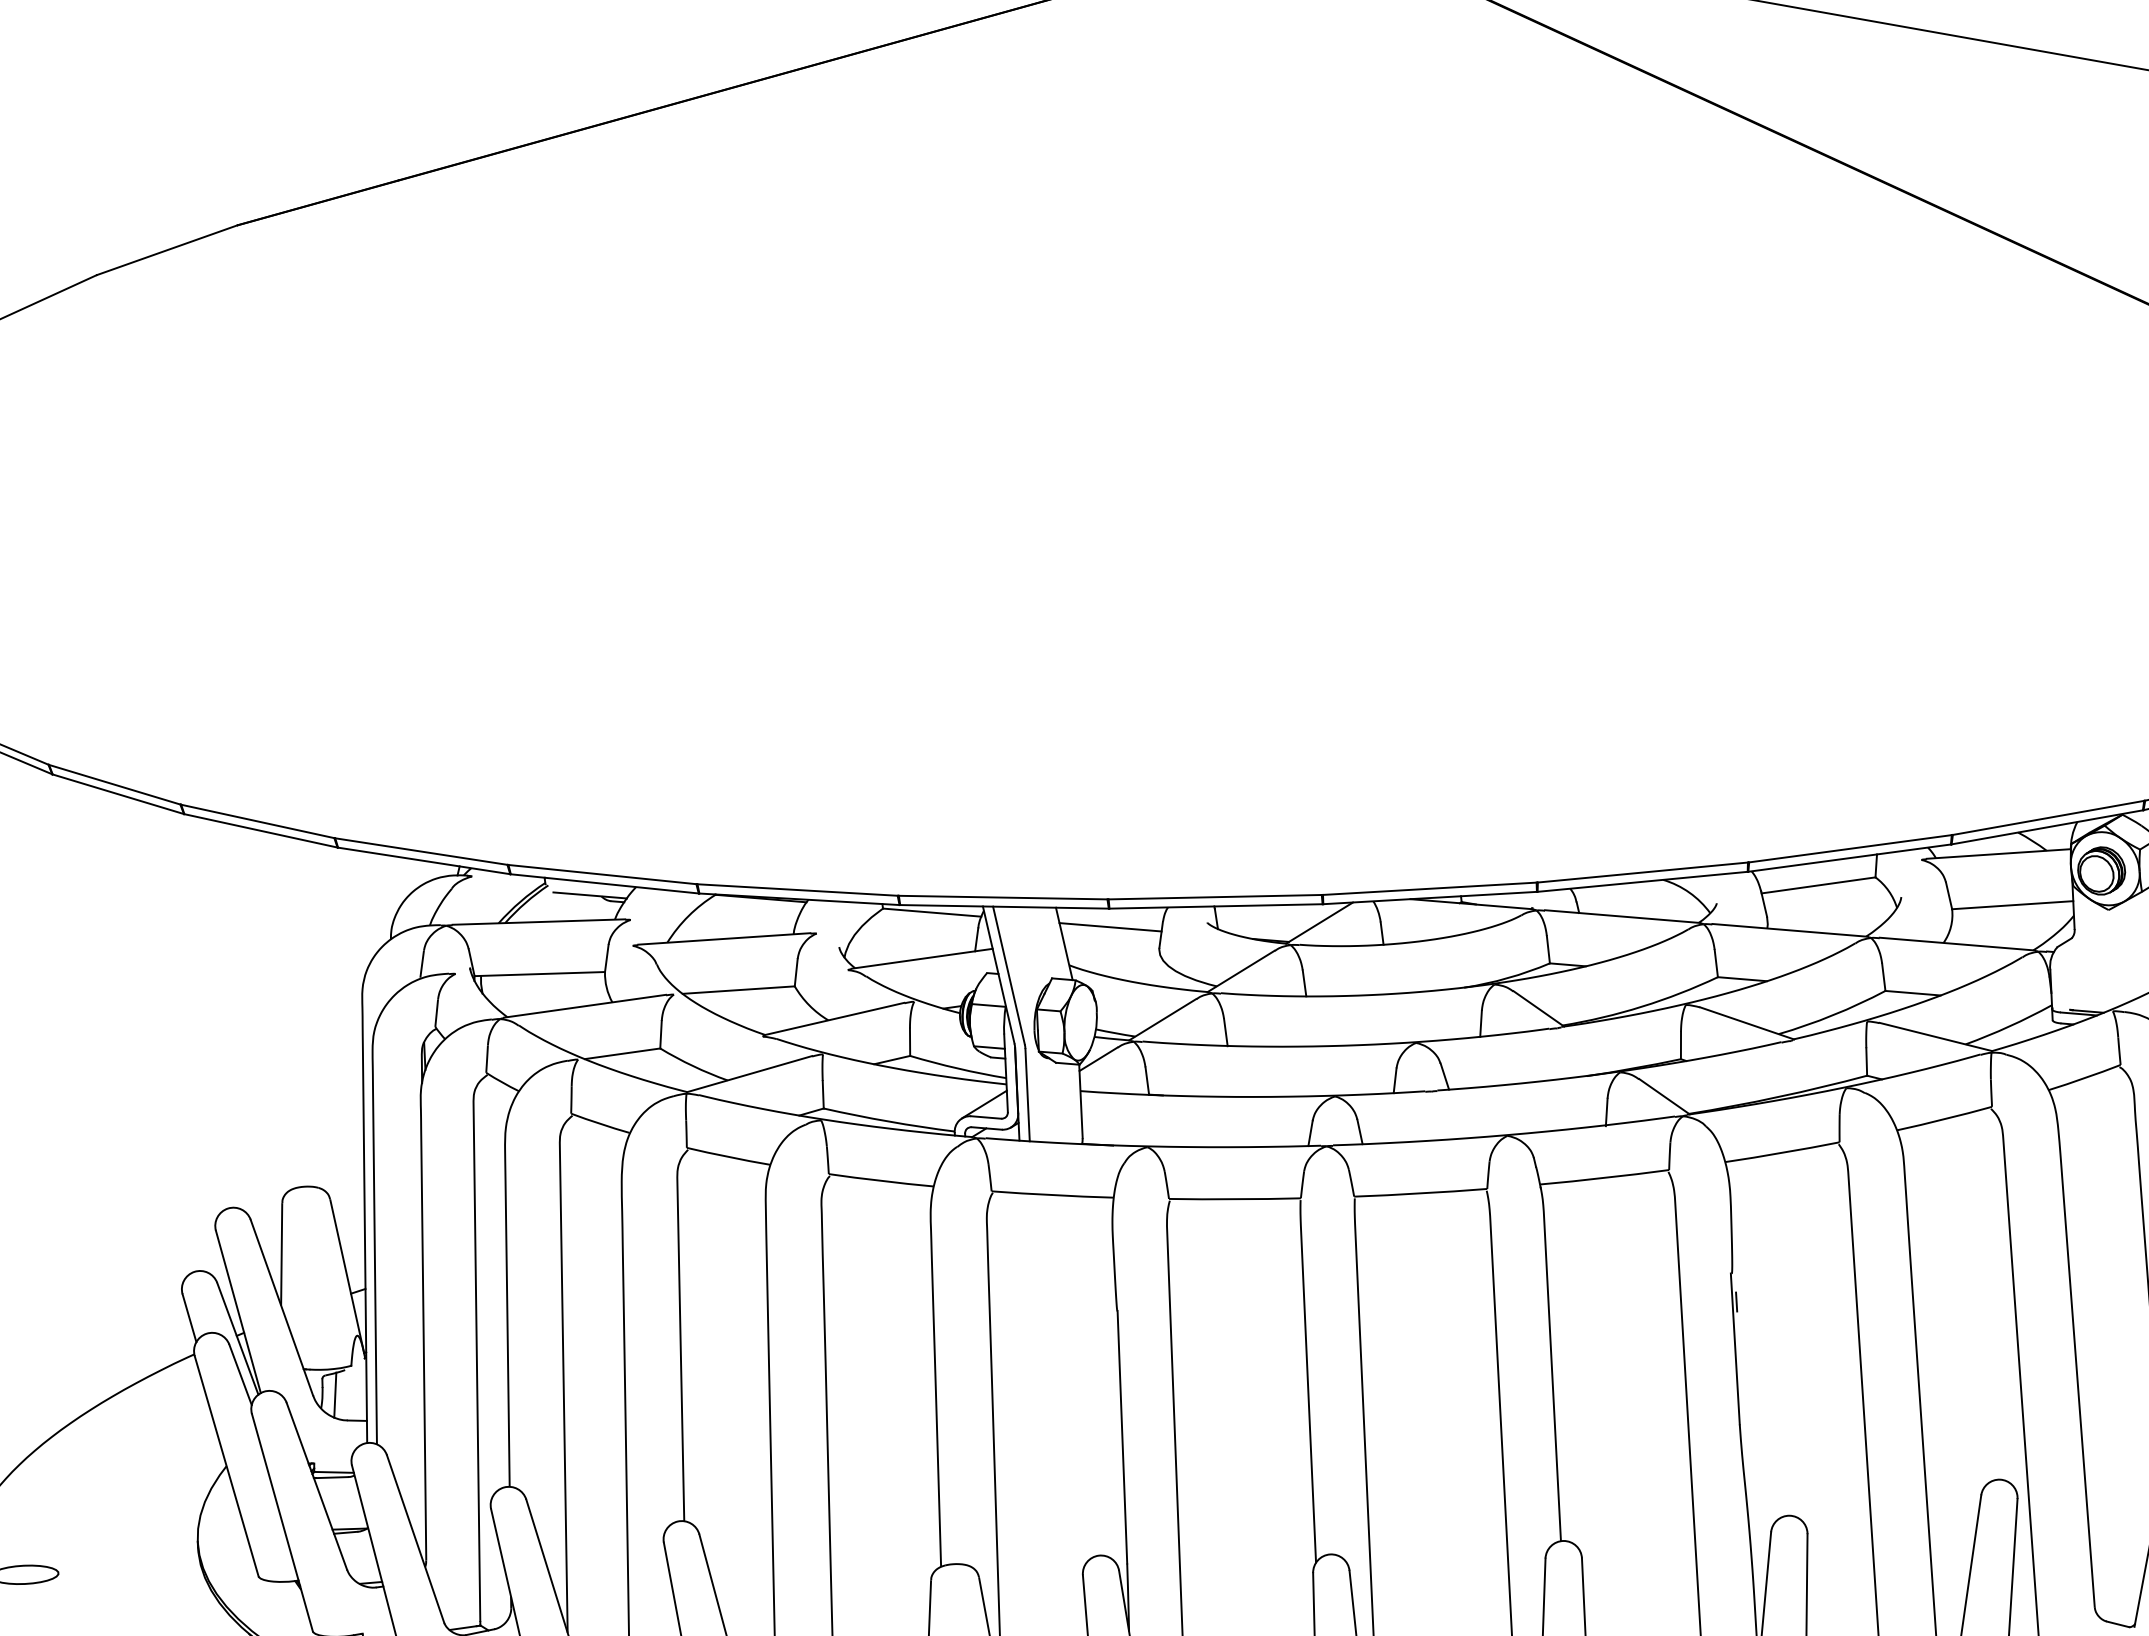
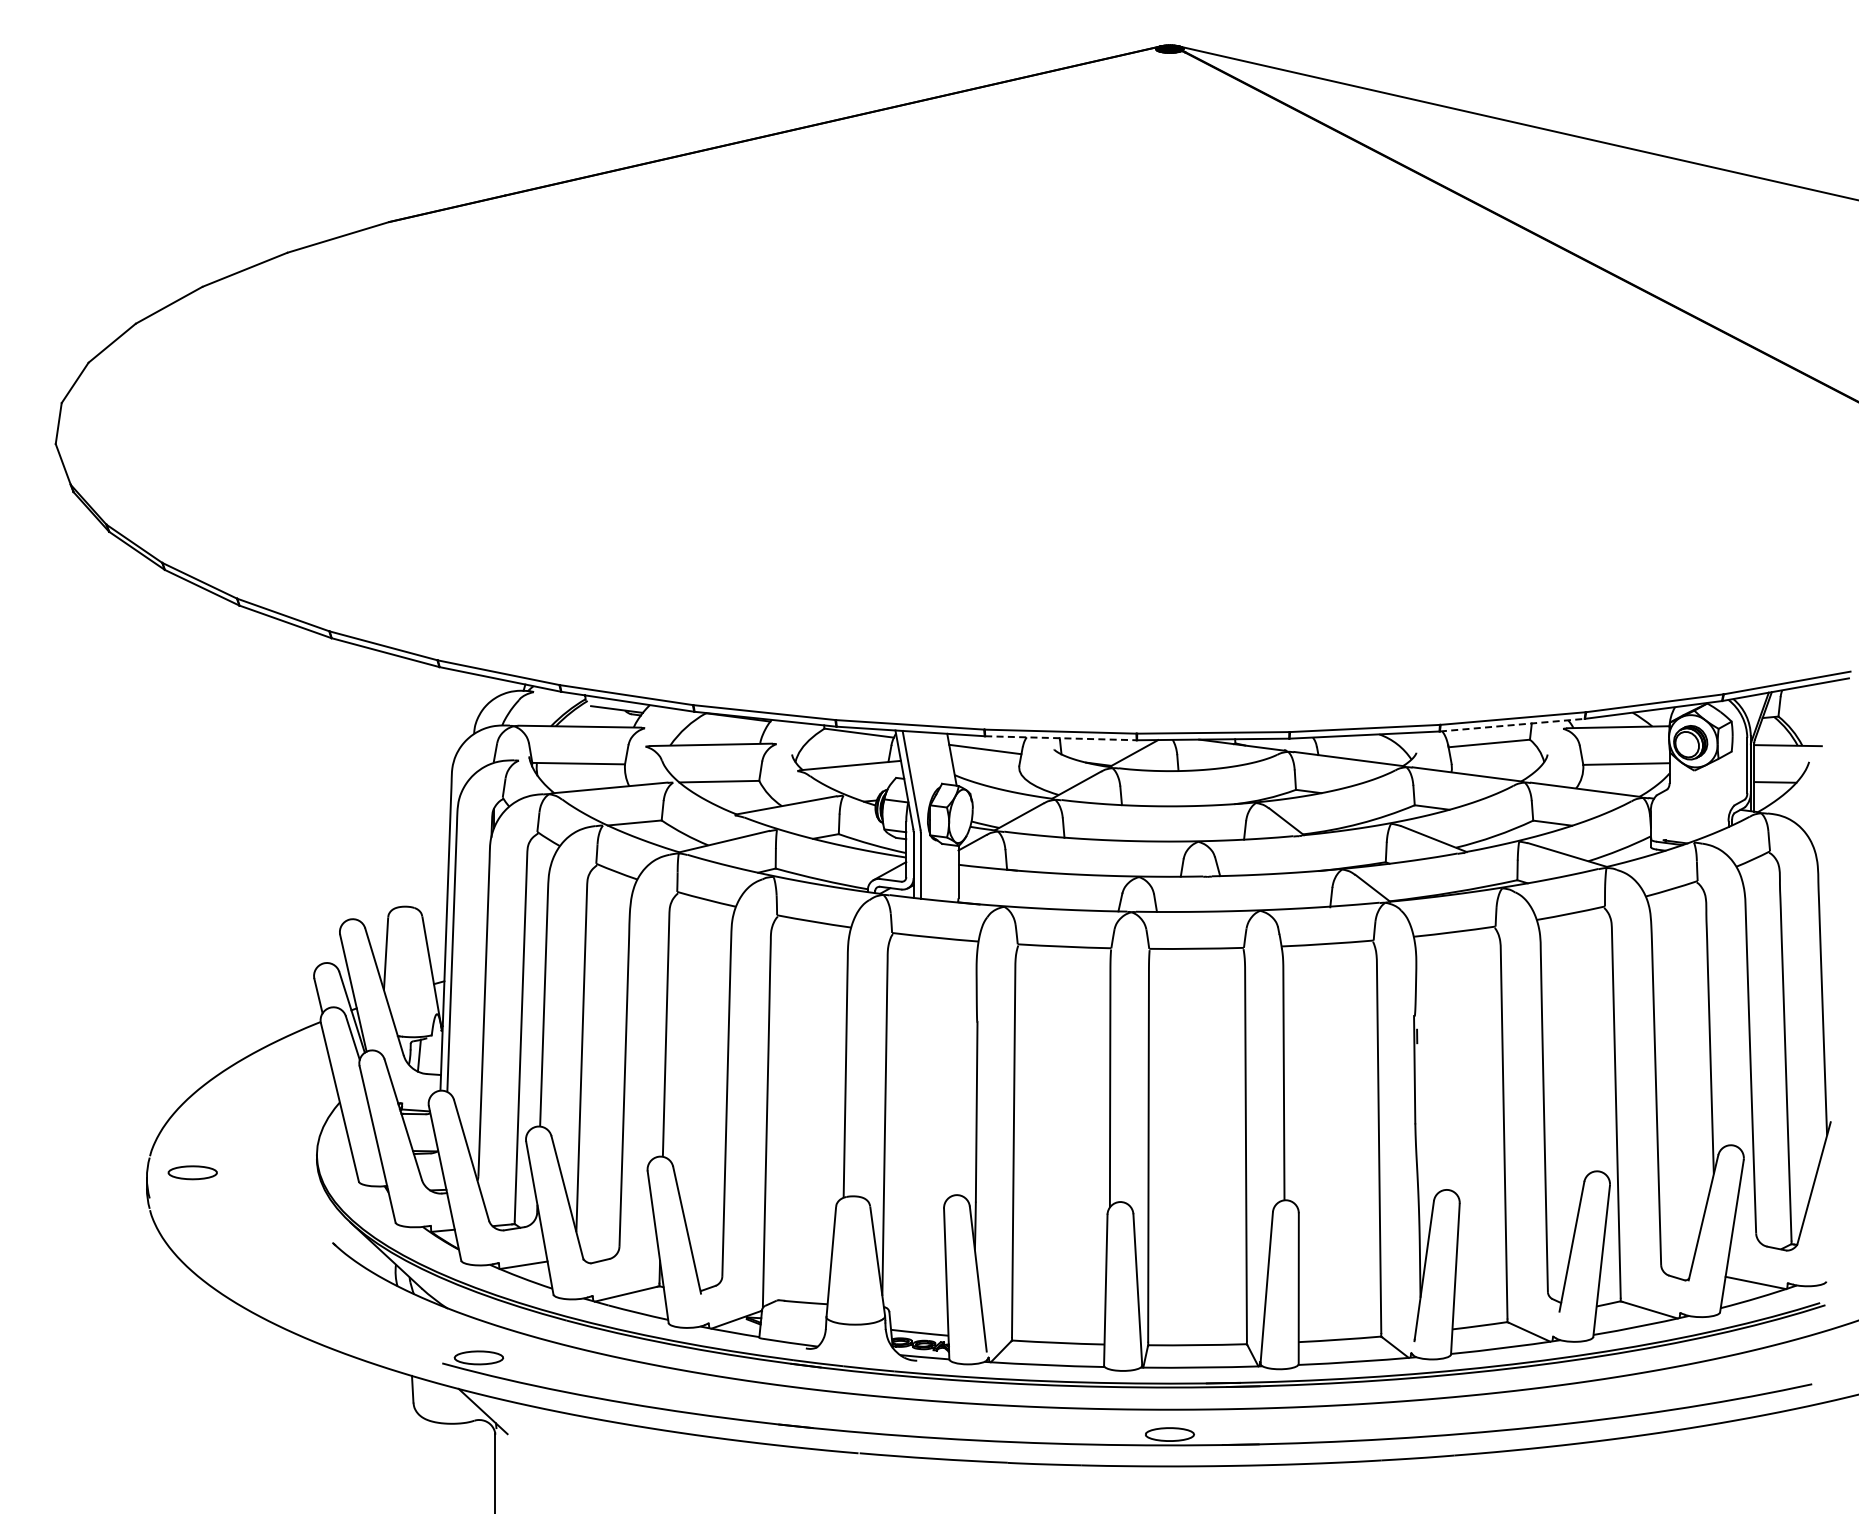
line: (1850, 858) -> (1512, 725), solid -> dashed
line: (1215, 906) -> (1060, 738), solid -> dashed

